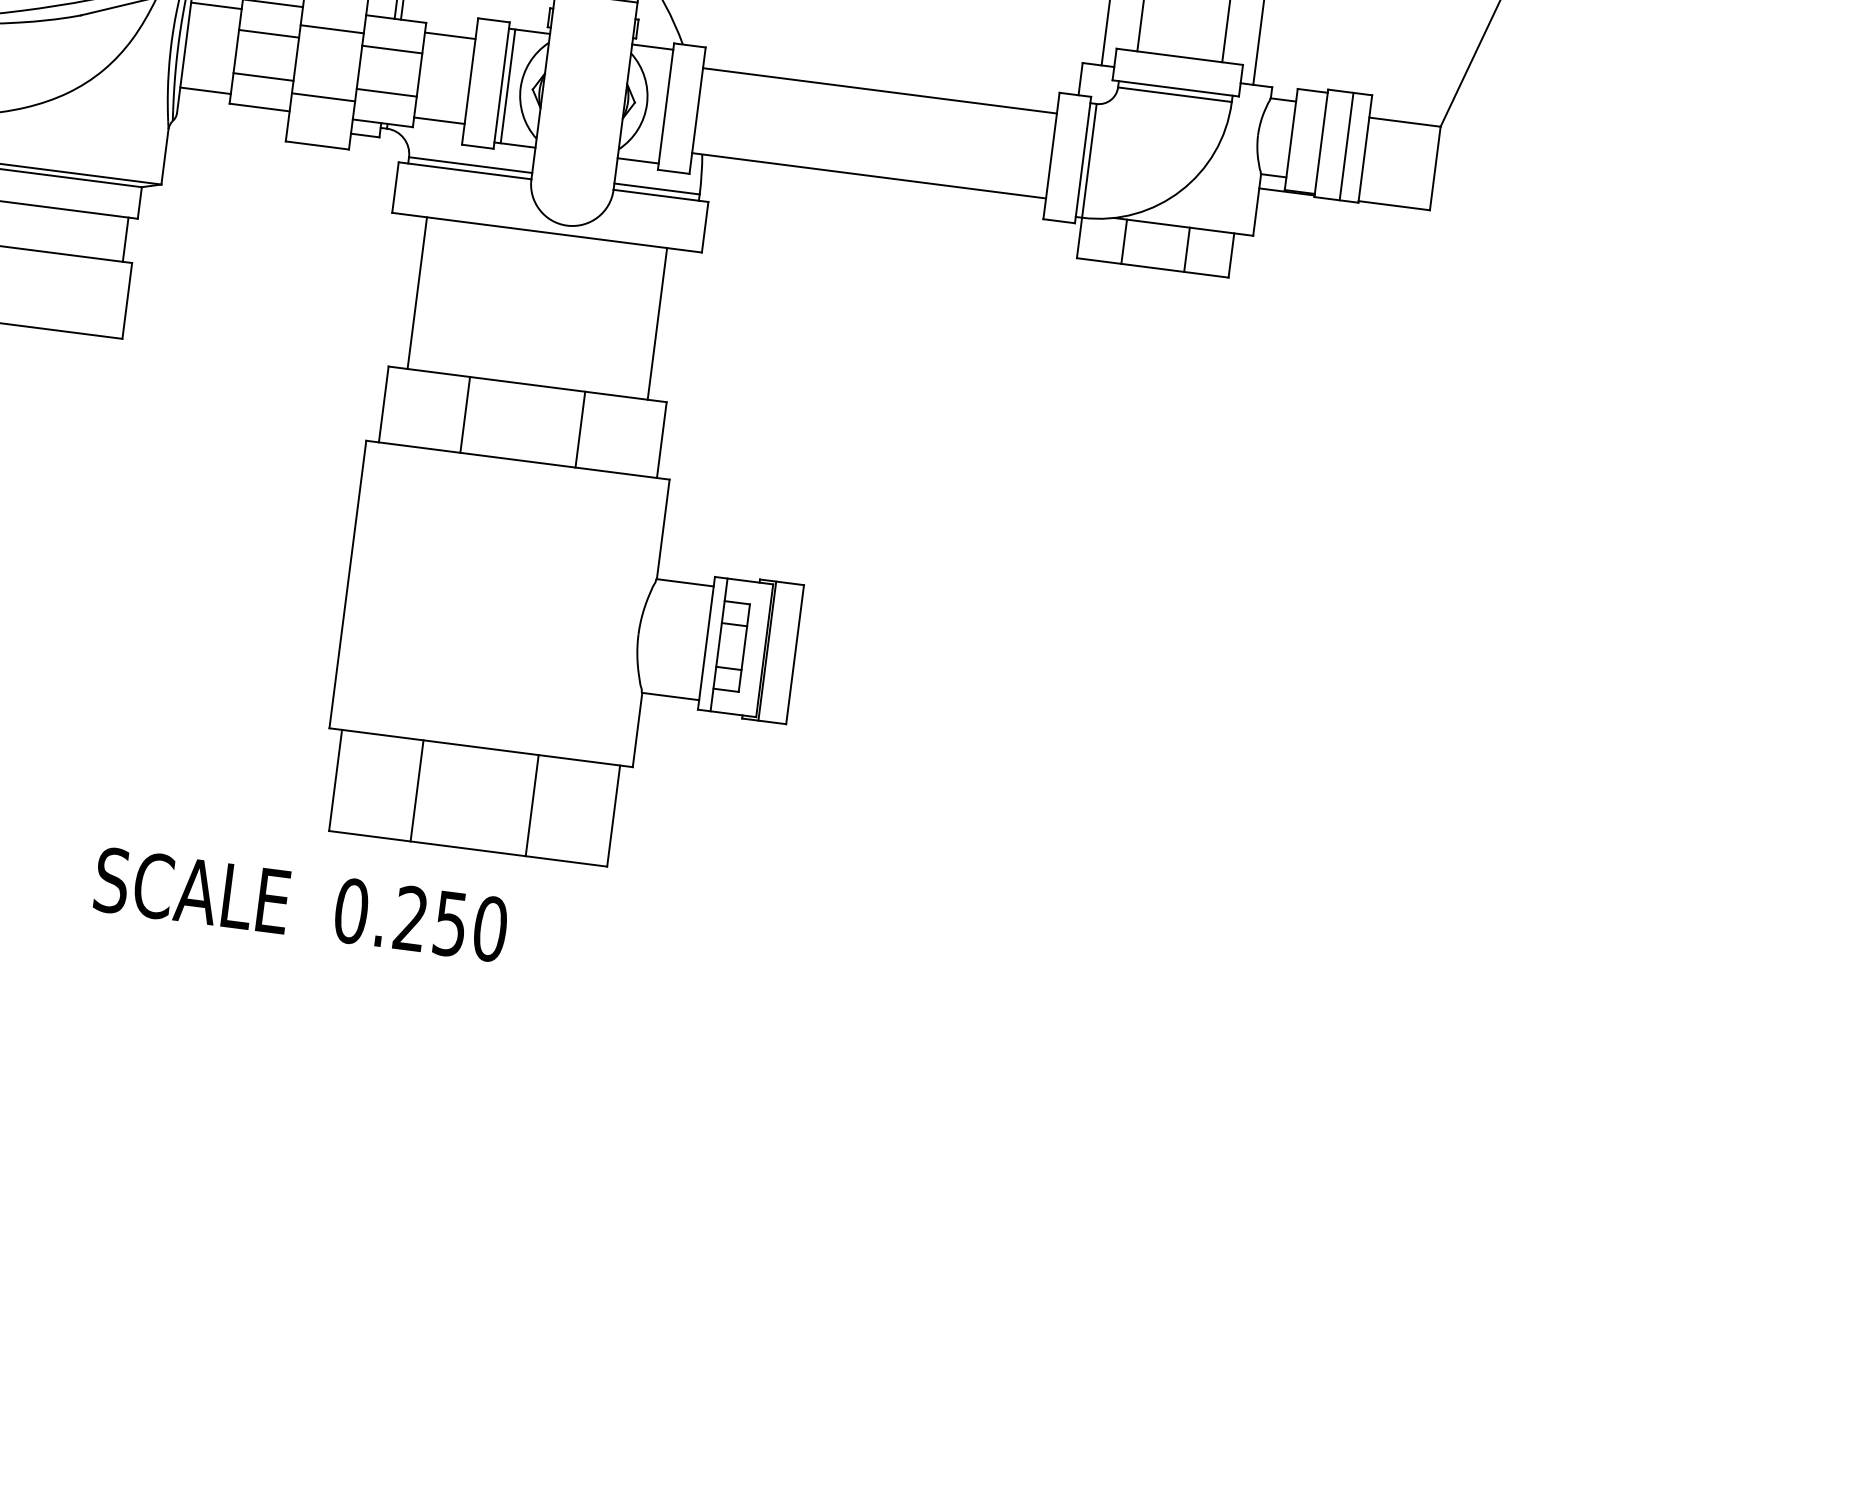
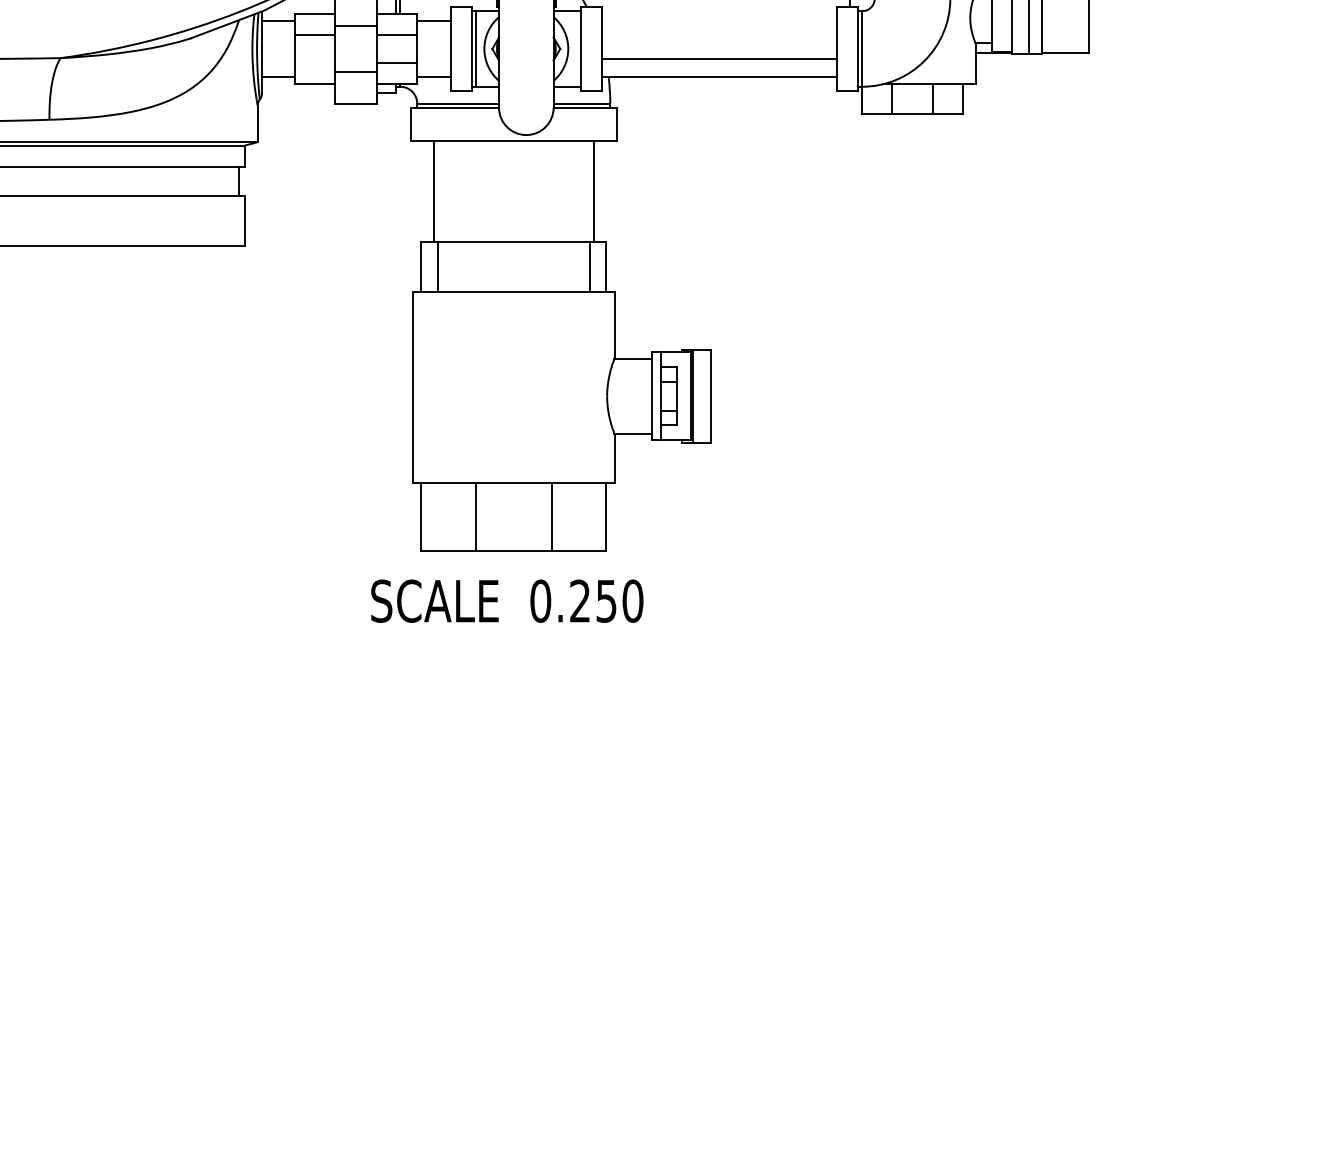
line: (263, 77) -> (315, 63), removed
line: (880, 90) -> (719, 58), moved
line: (465, 415) -> (437, 267), moved
line: (581, 430) -> (590, 267), moved
text: (301, 903) -> (507, 600), moved

